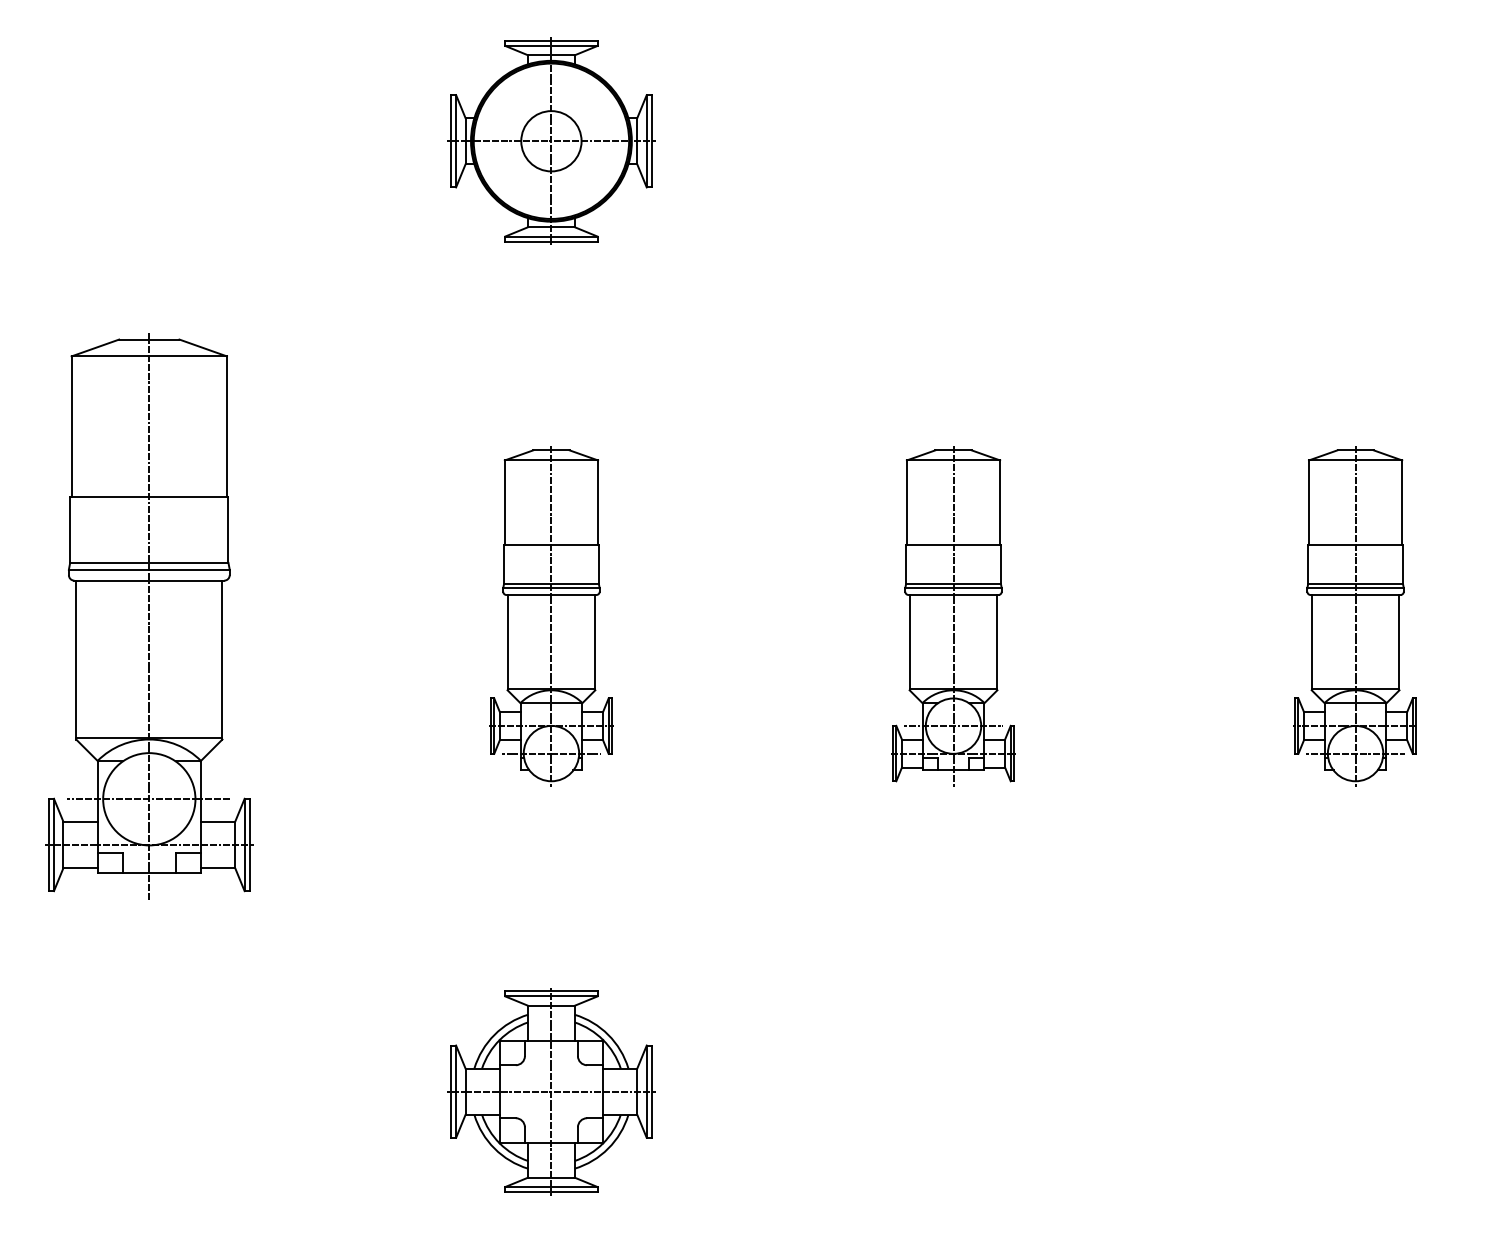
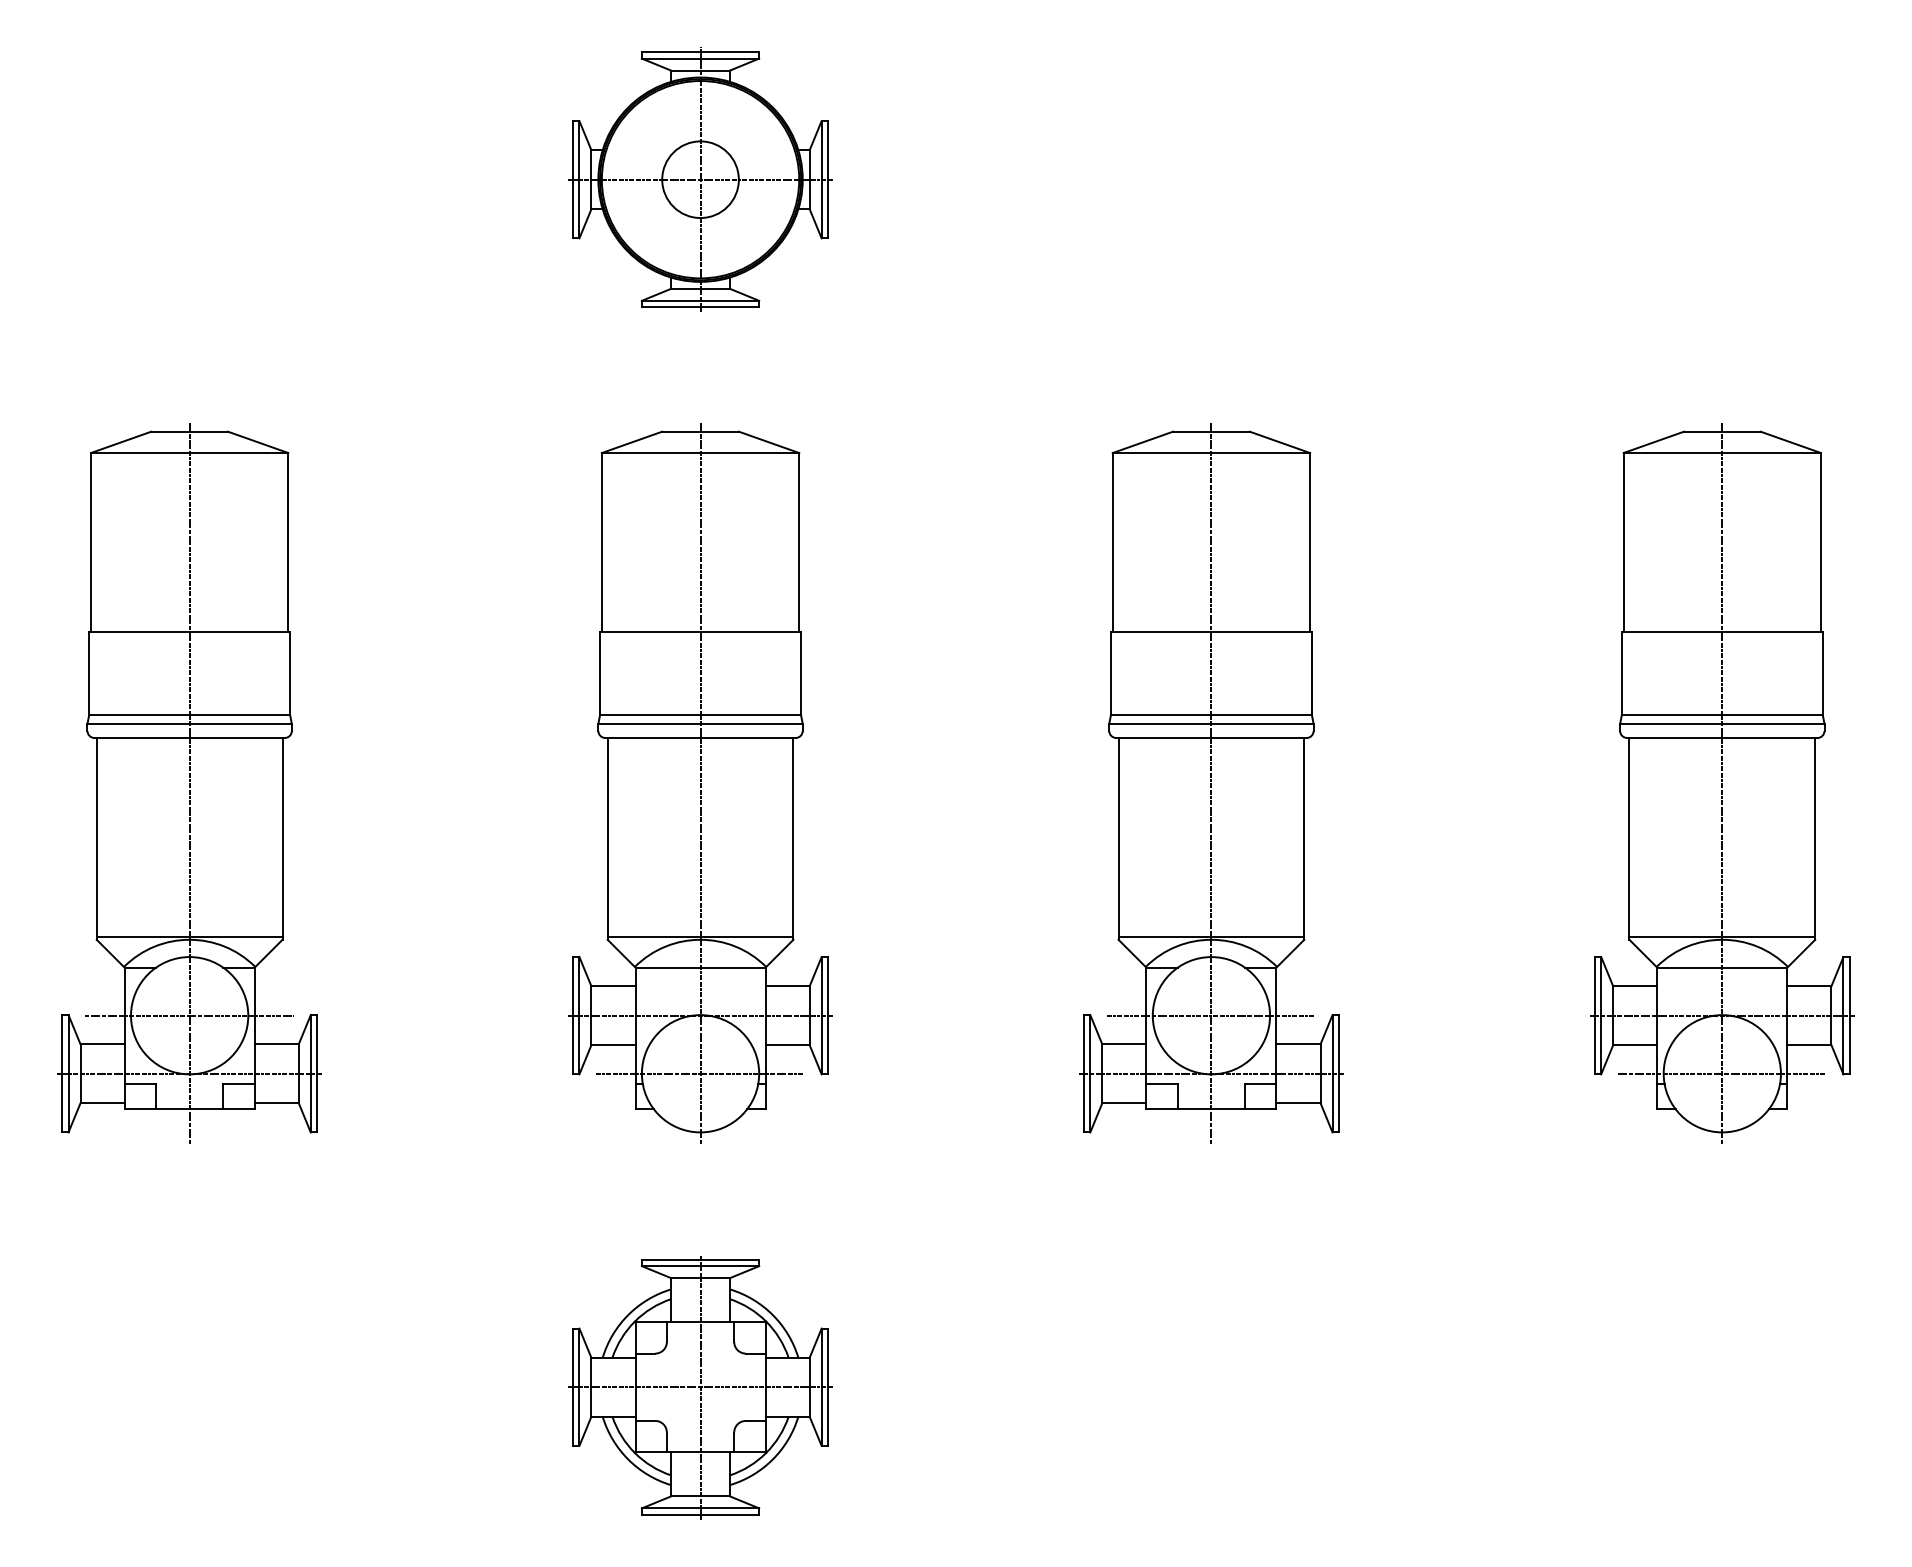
part: (551, 616) -> (700, 783), size x1.67
part: (953, 616) -> (1211, 783), size x1.67
part: (1355, 616) -> (1722, 783), size x1.67

